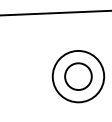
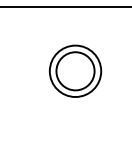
circle: (78, 76) -> (75, 71), size x1.43

